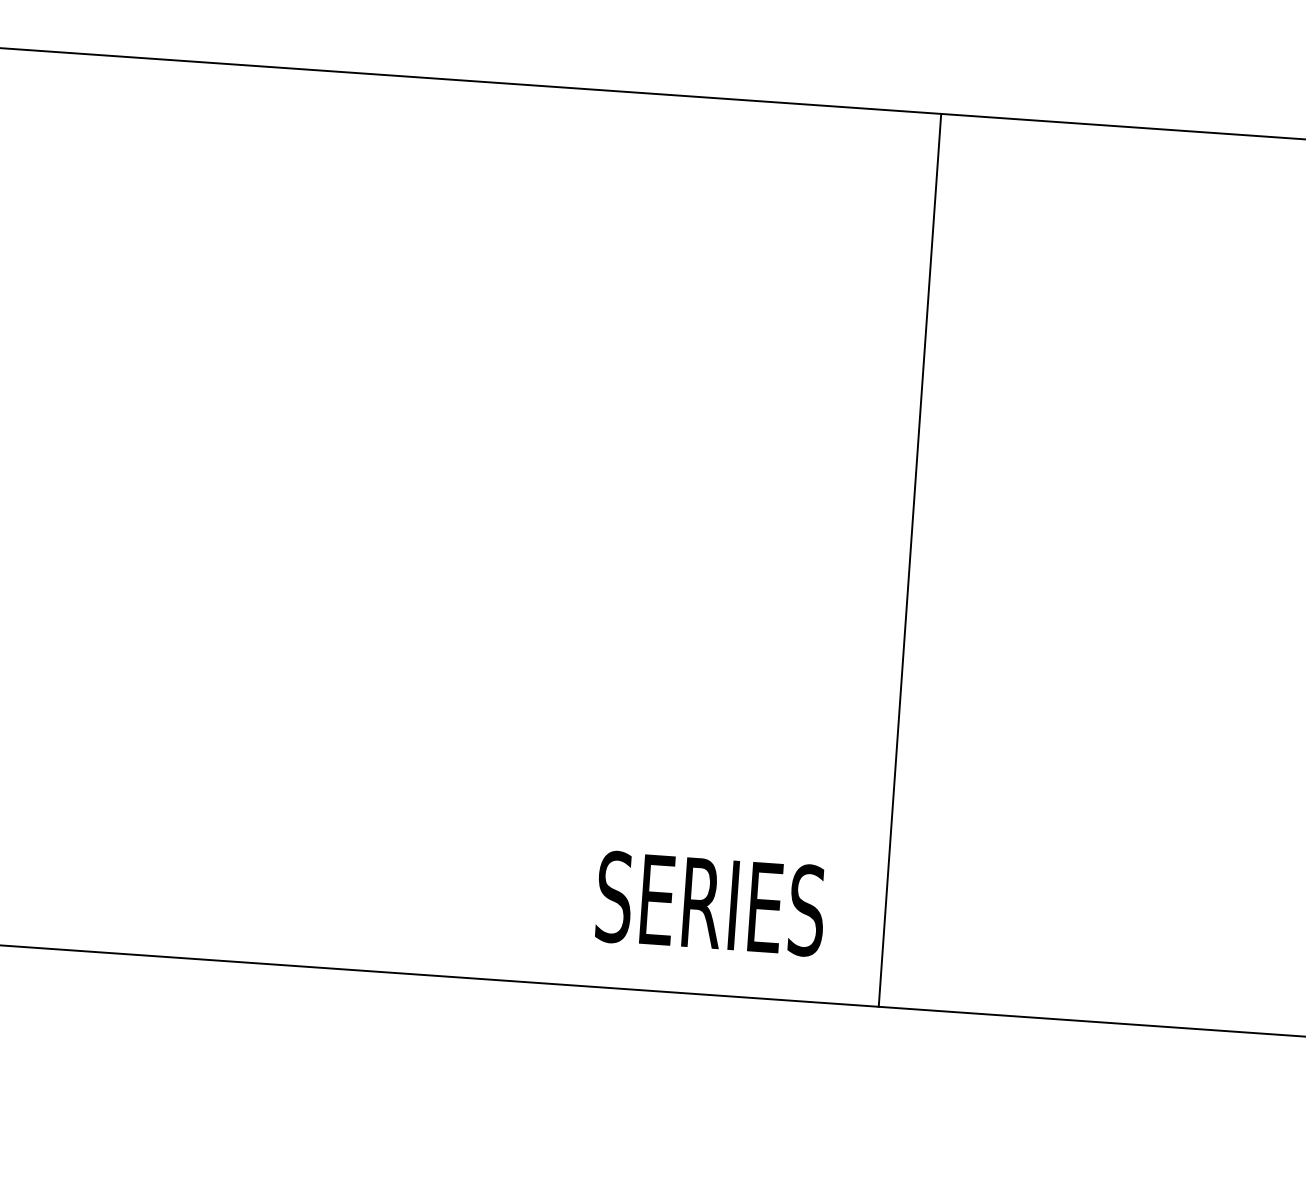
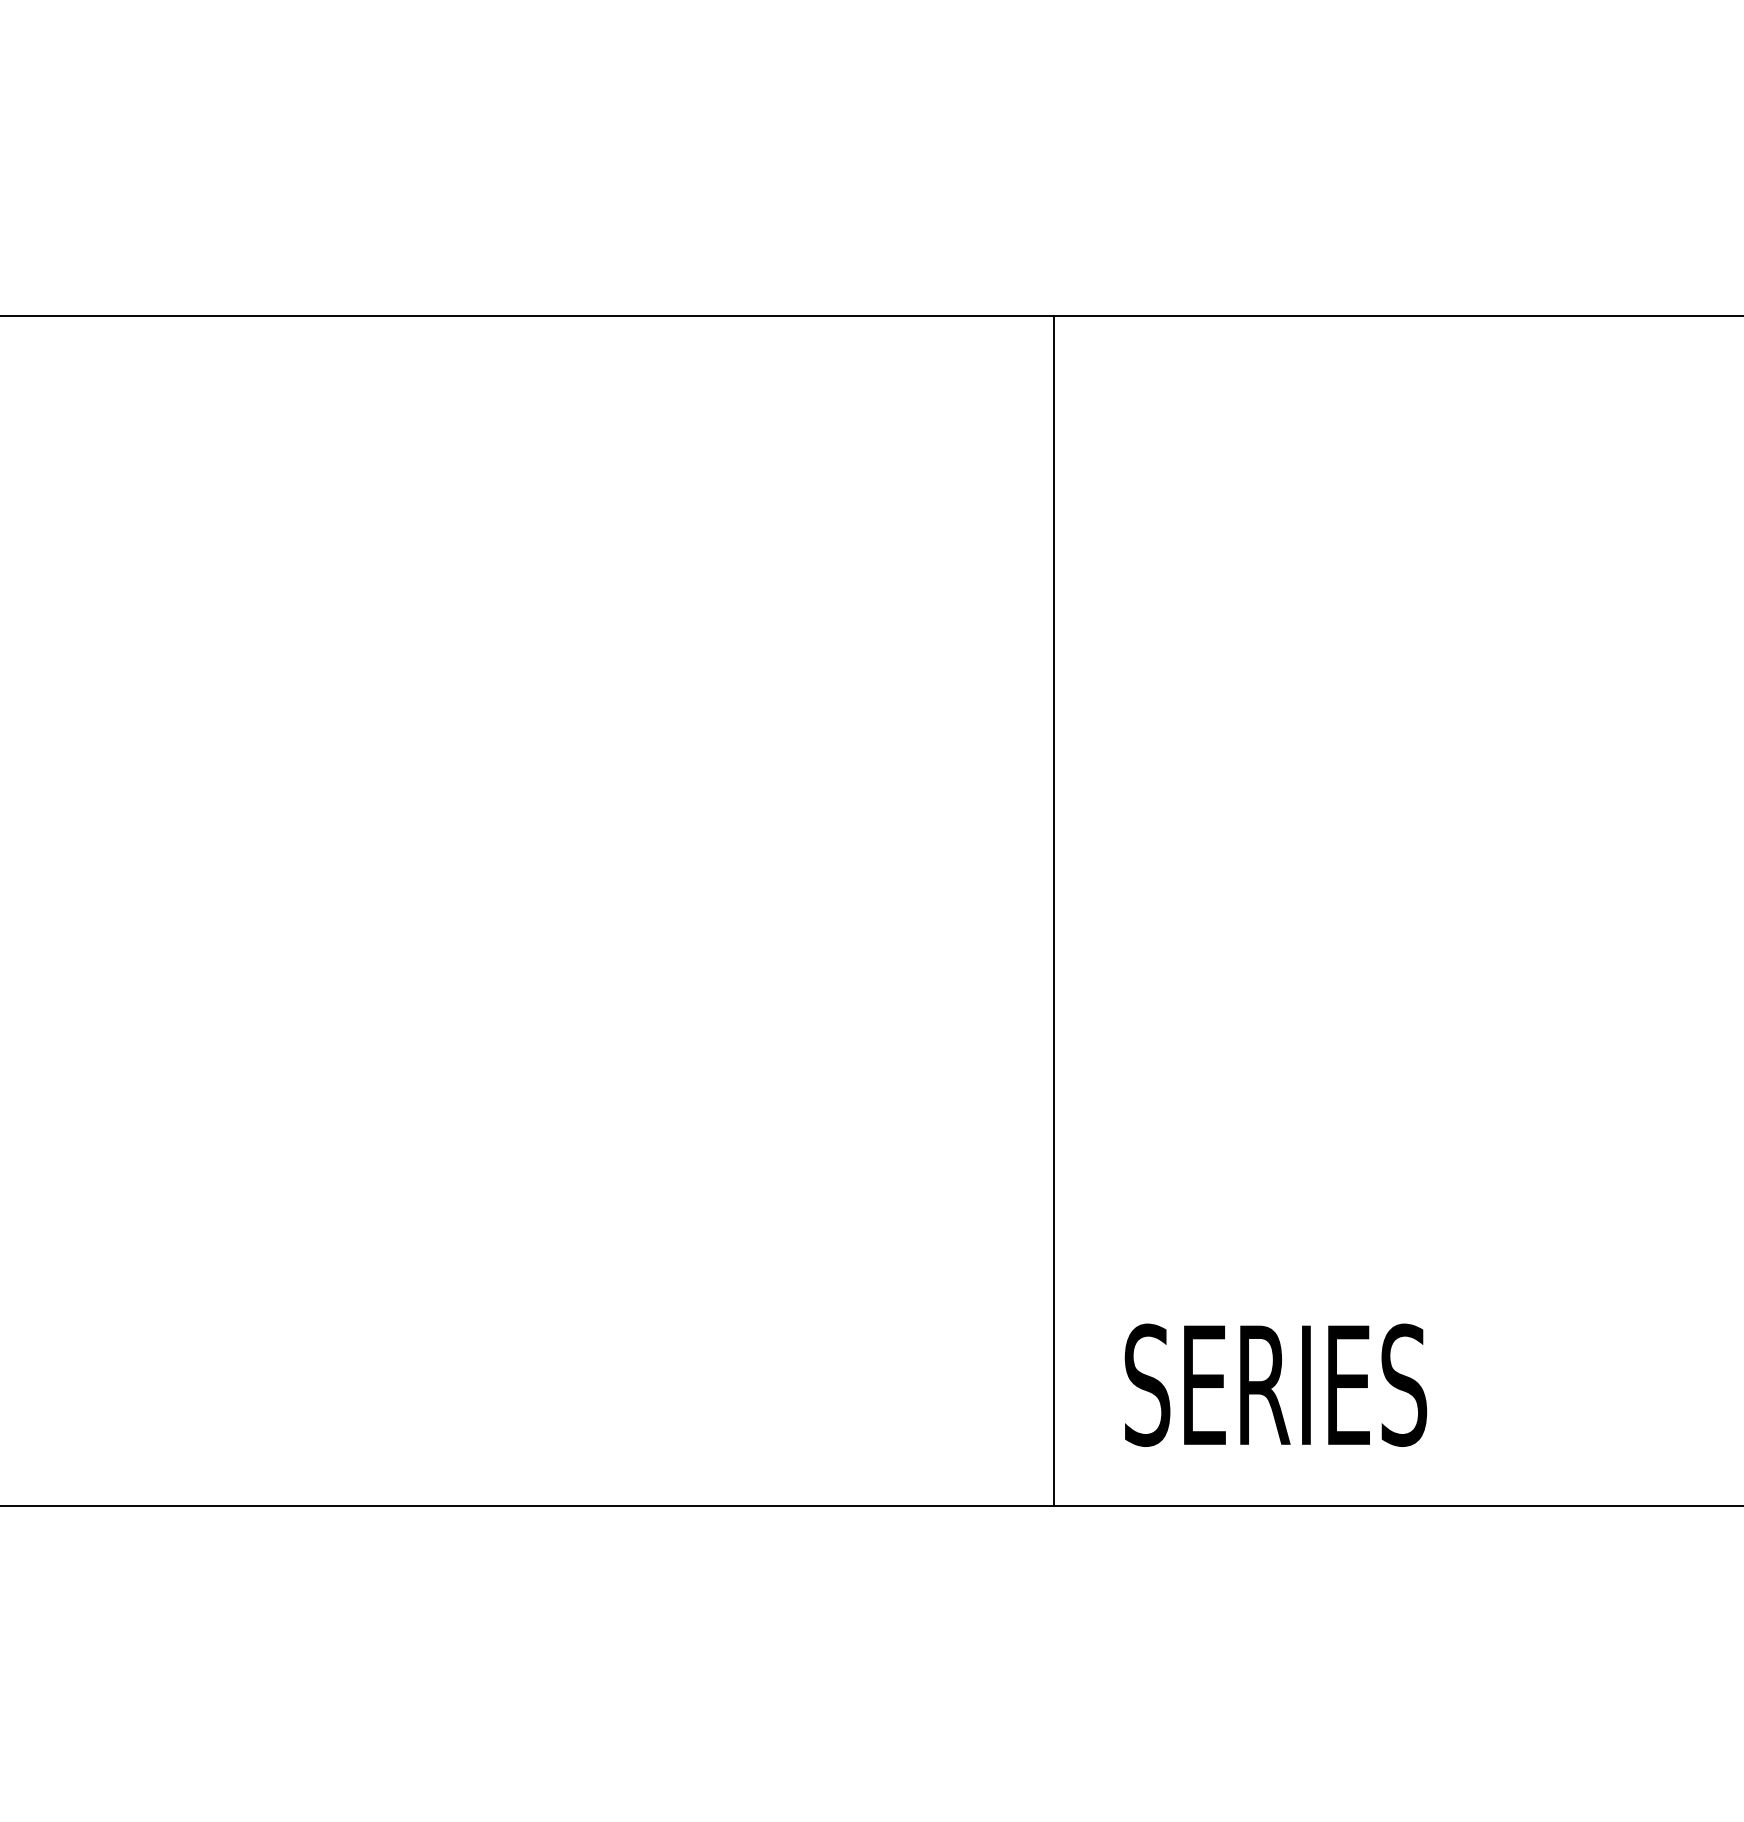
line: (910, 560) -> (1054, 910), moved
text: (710, 903) -> (1275, 1384), moved

